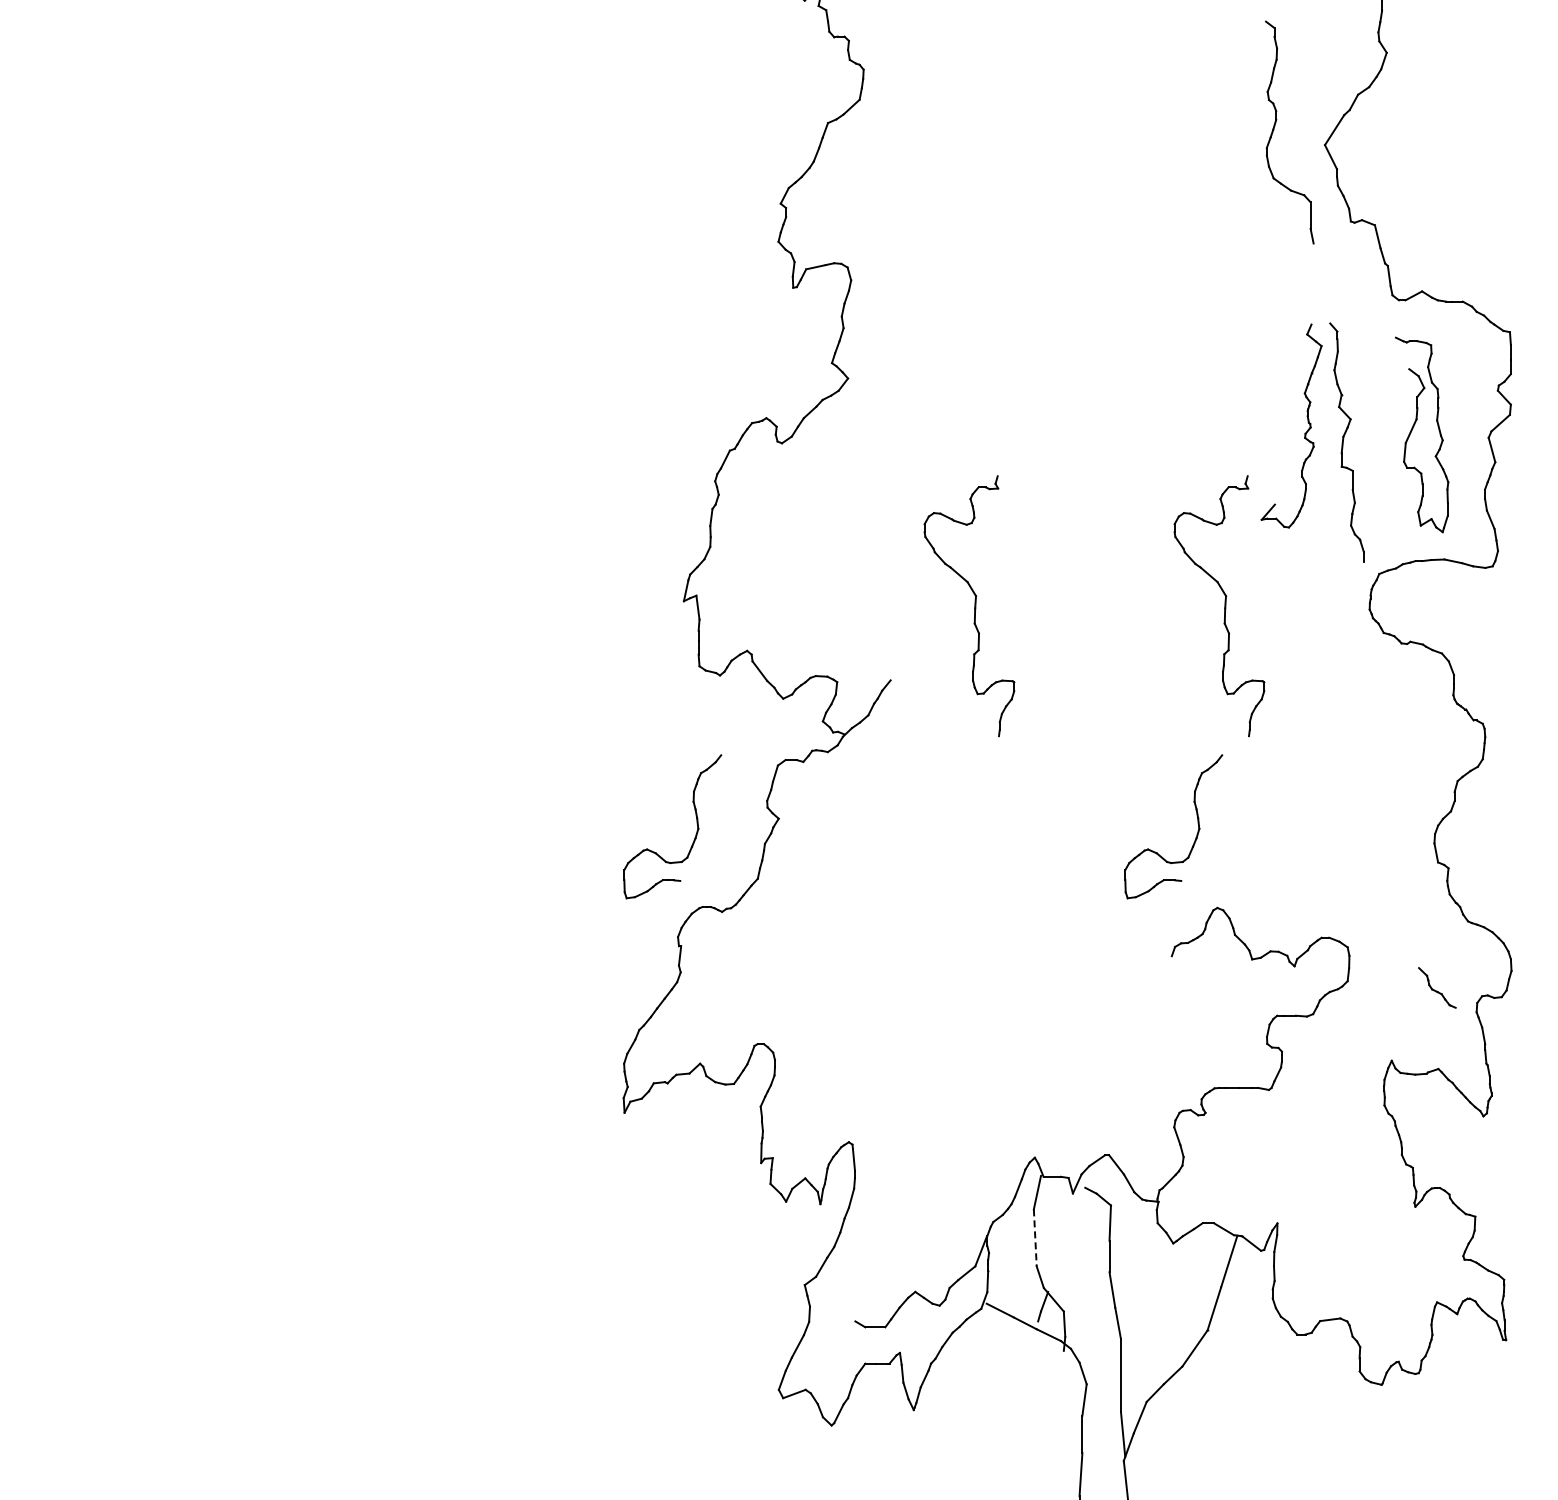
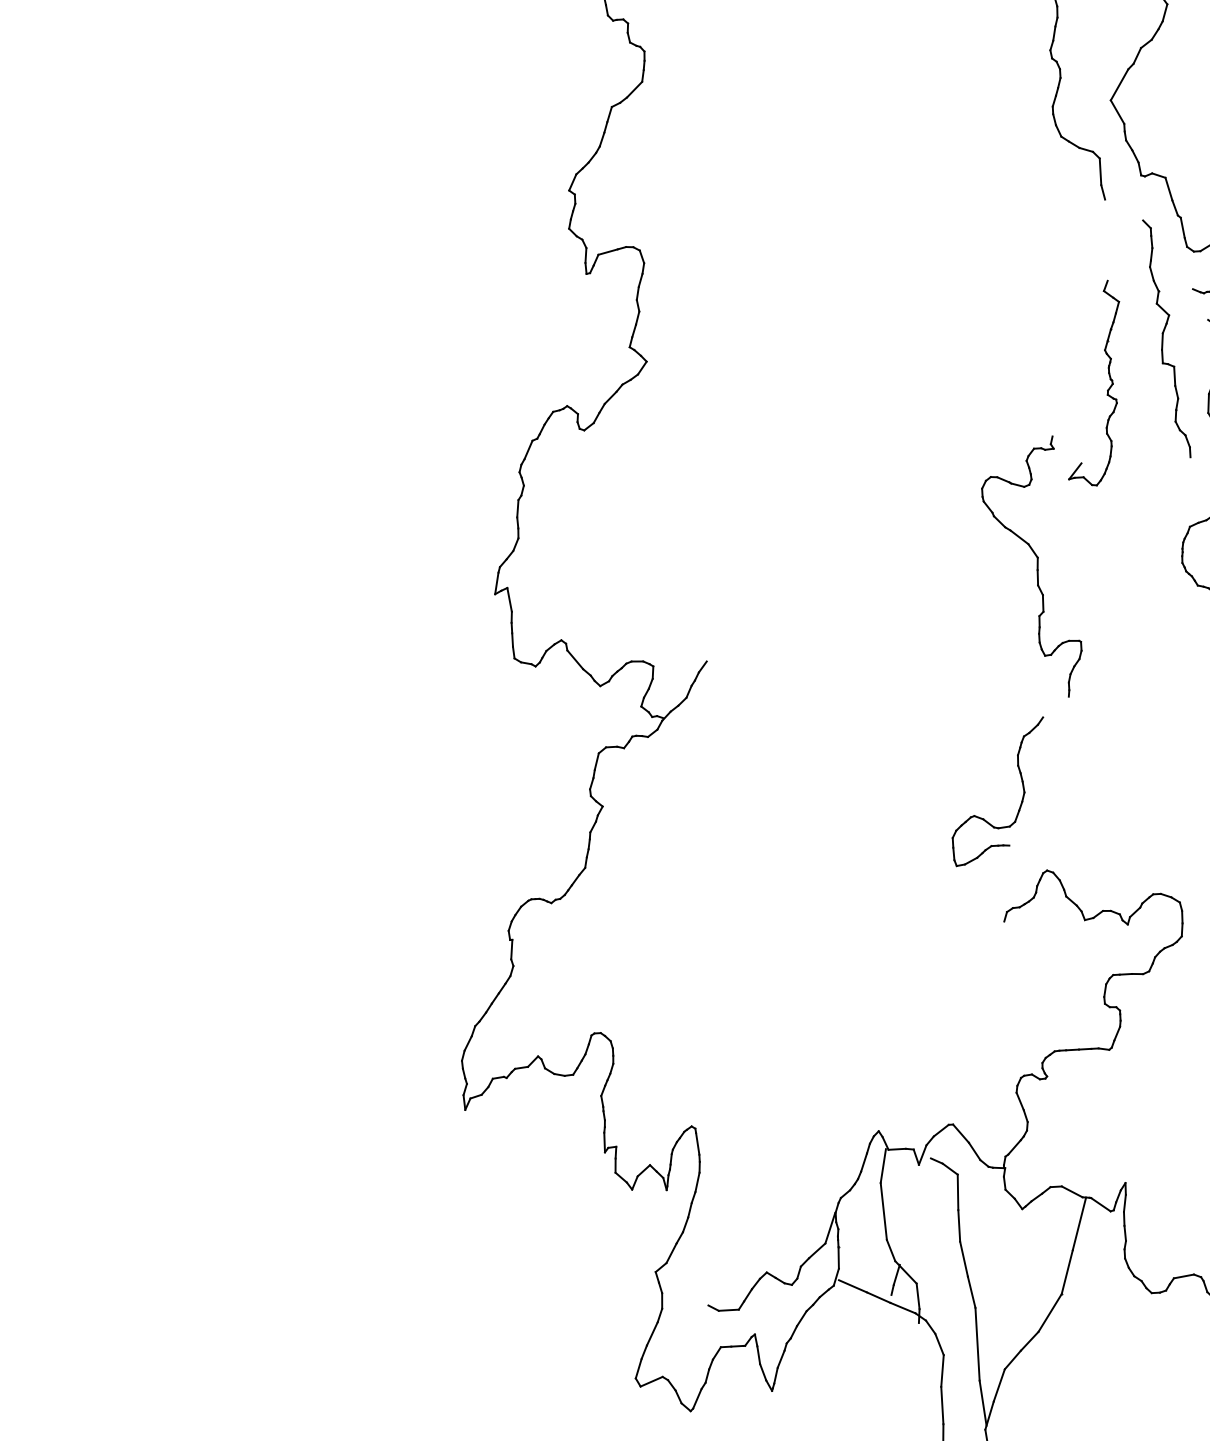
part: (1346, 442) -> (1166, 338), moved
part: (969, 606) -> (781, 582), removed
part: (696, 823) -> (520, 816), removed
line: (1035, 1237) -> (883, 1211), dashed -> solid

